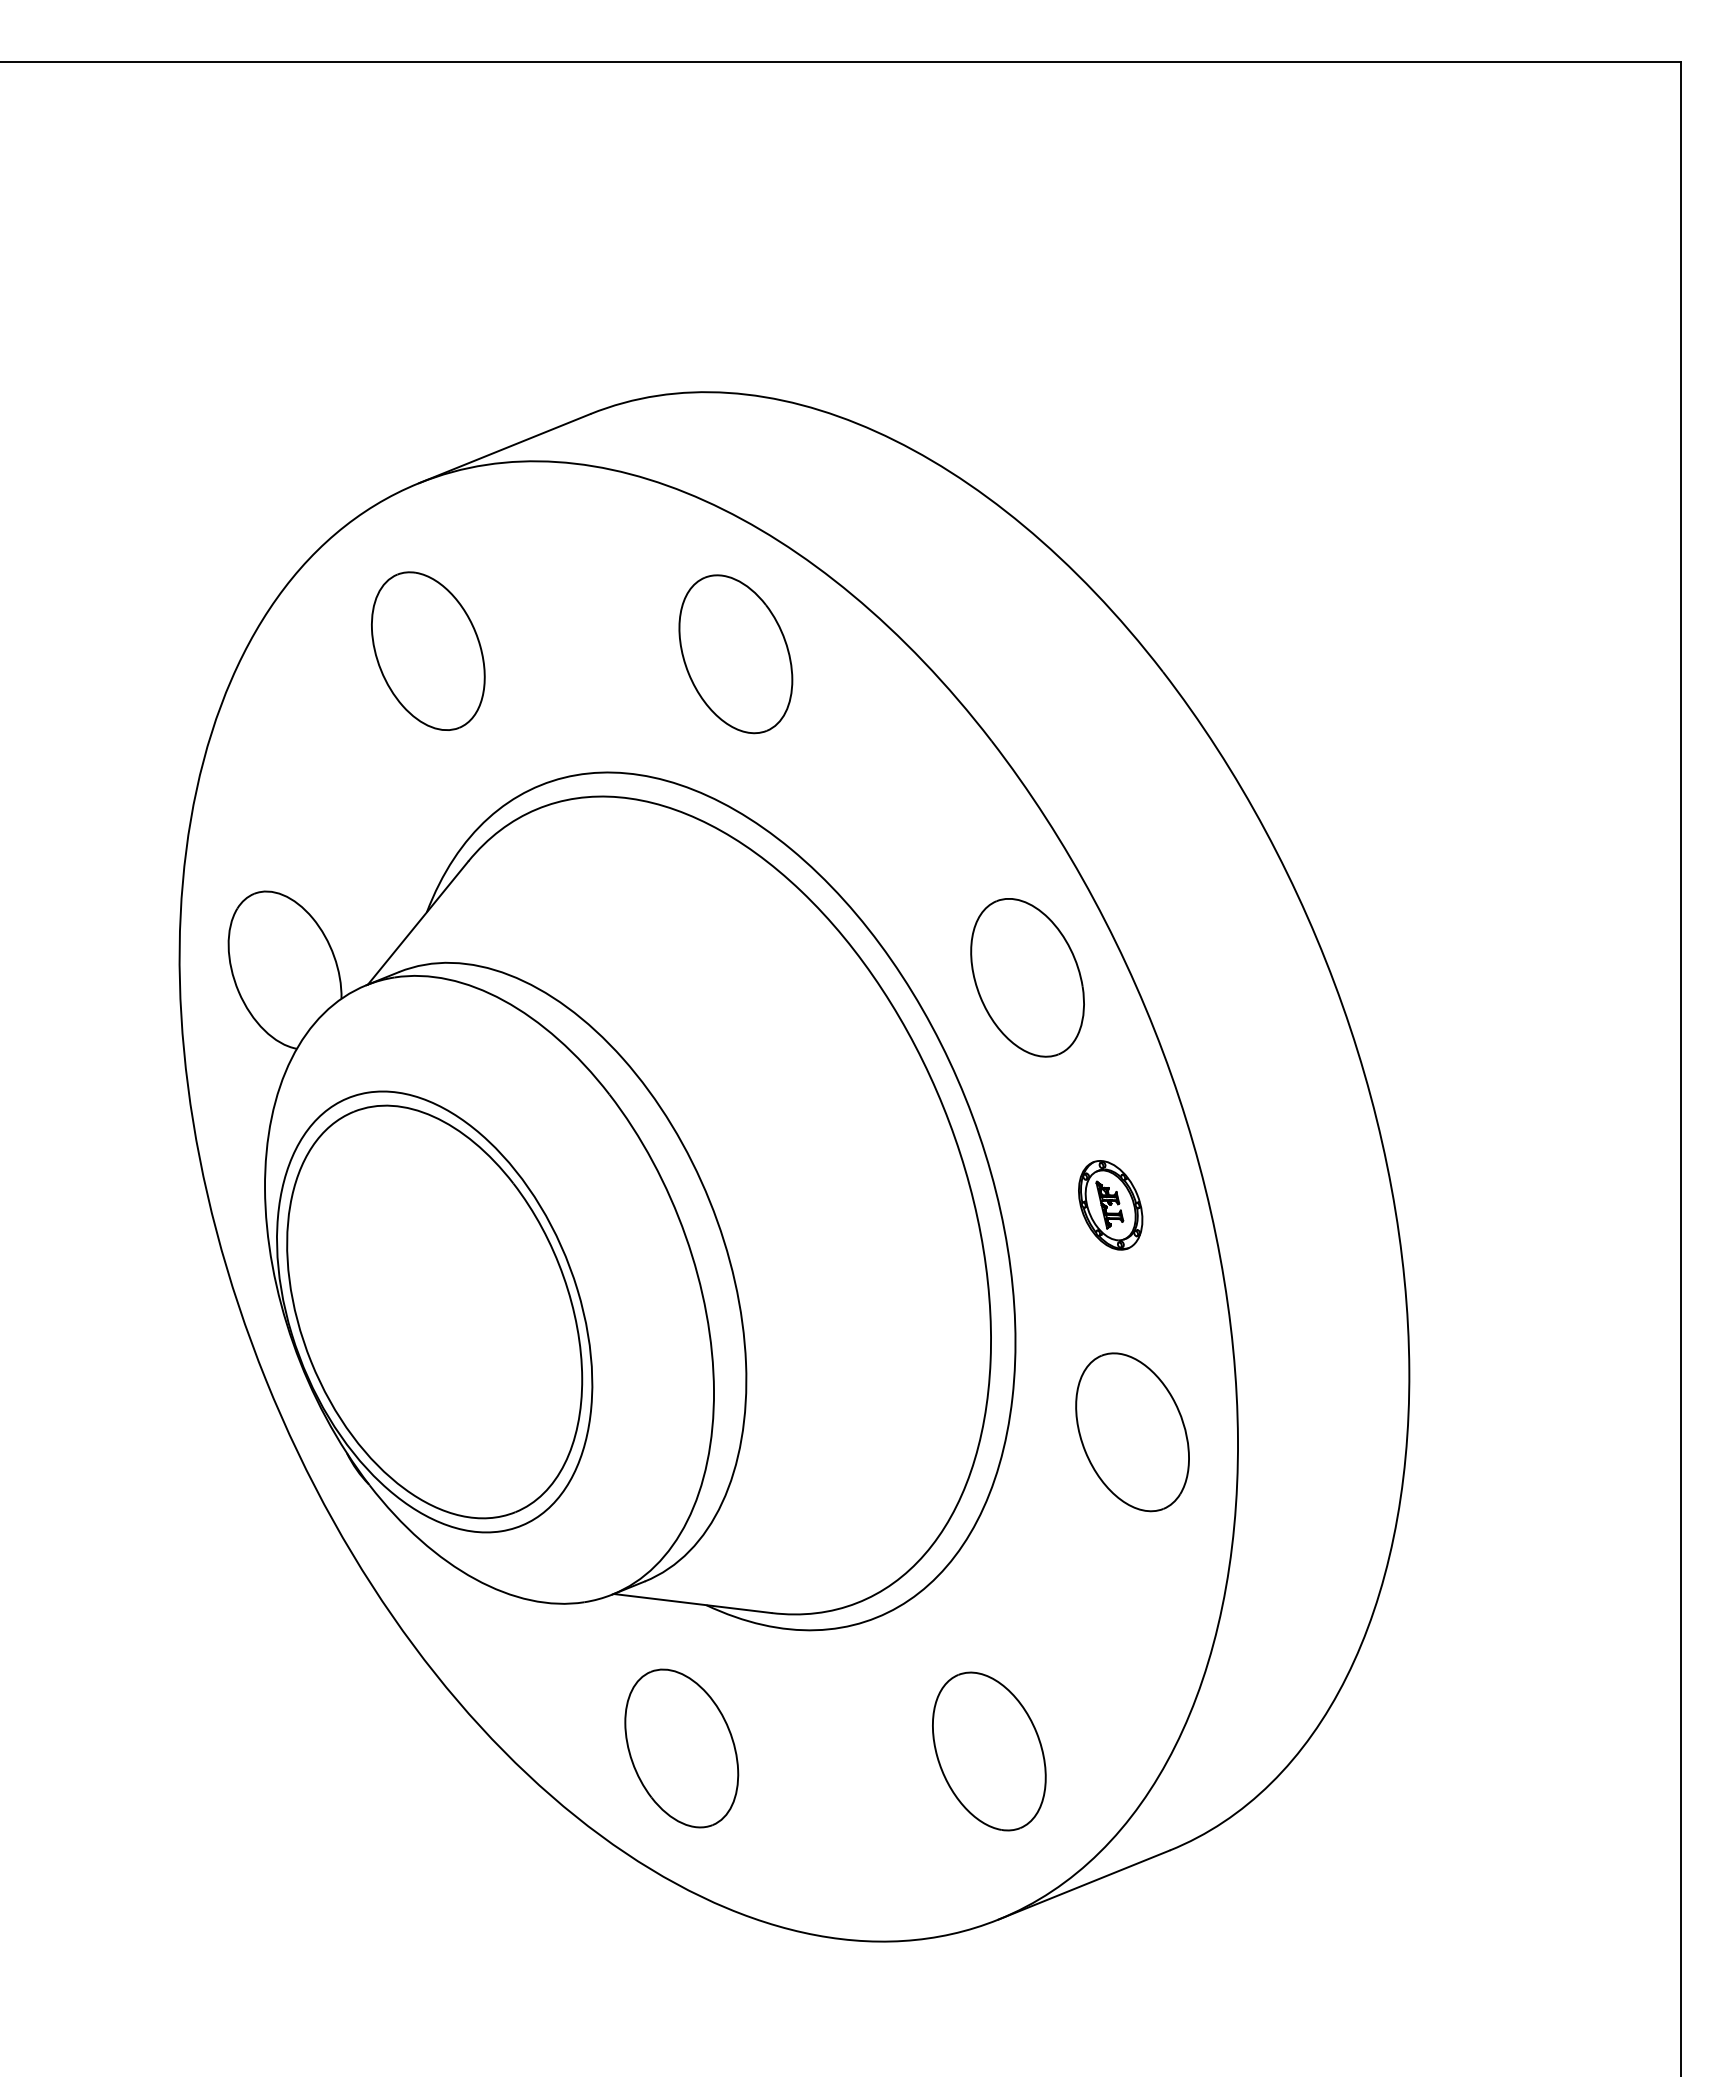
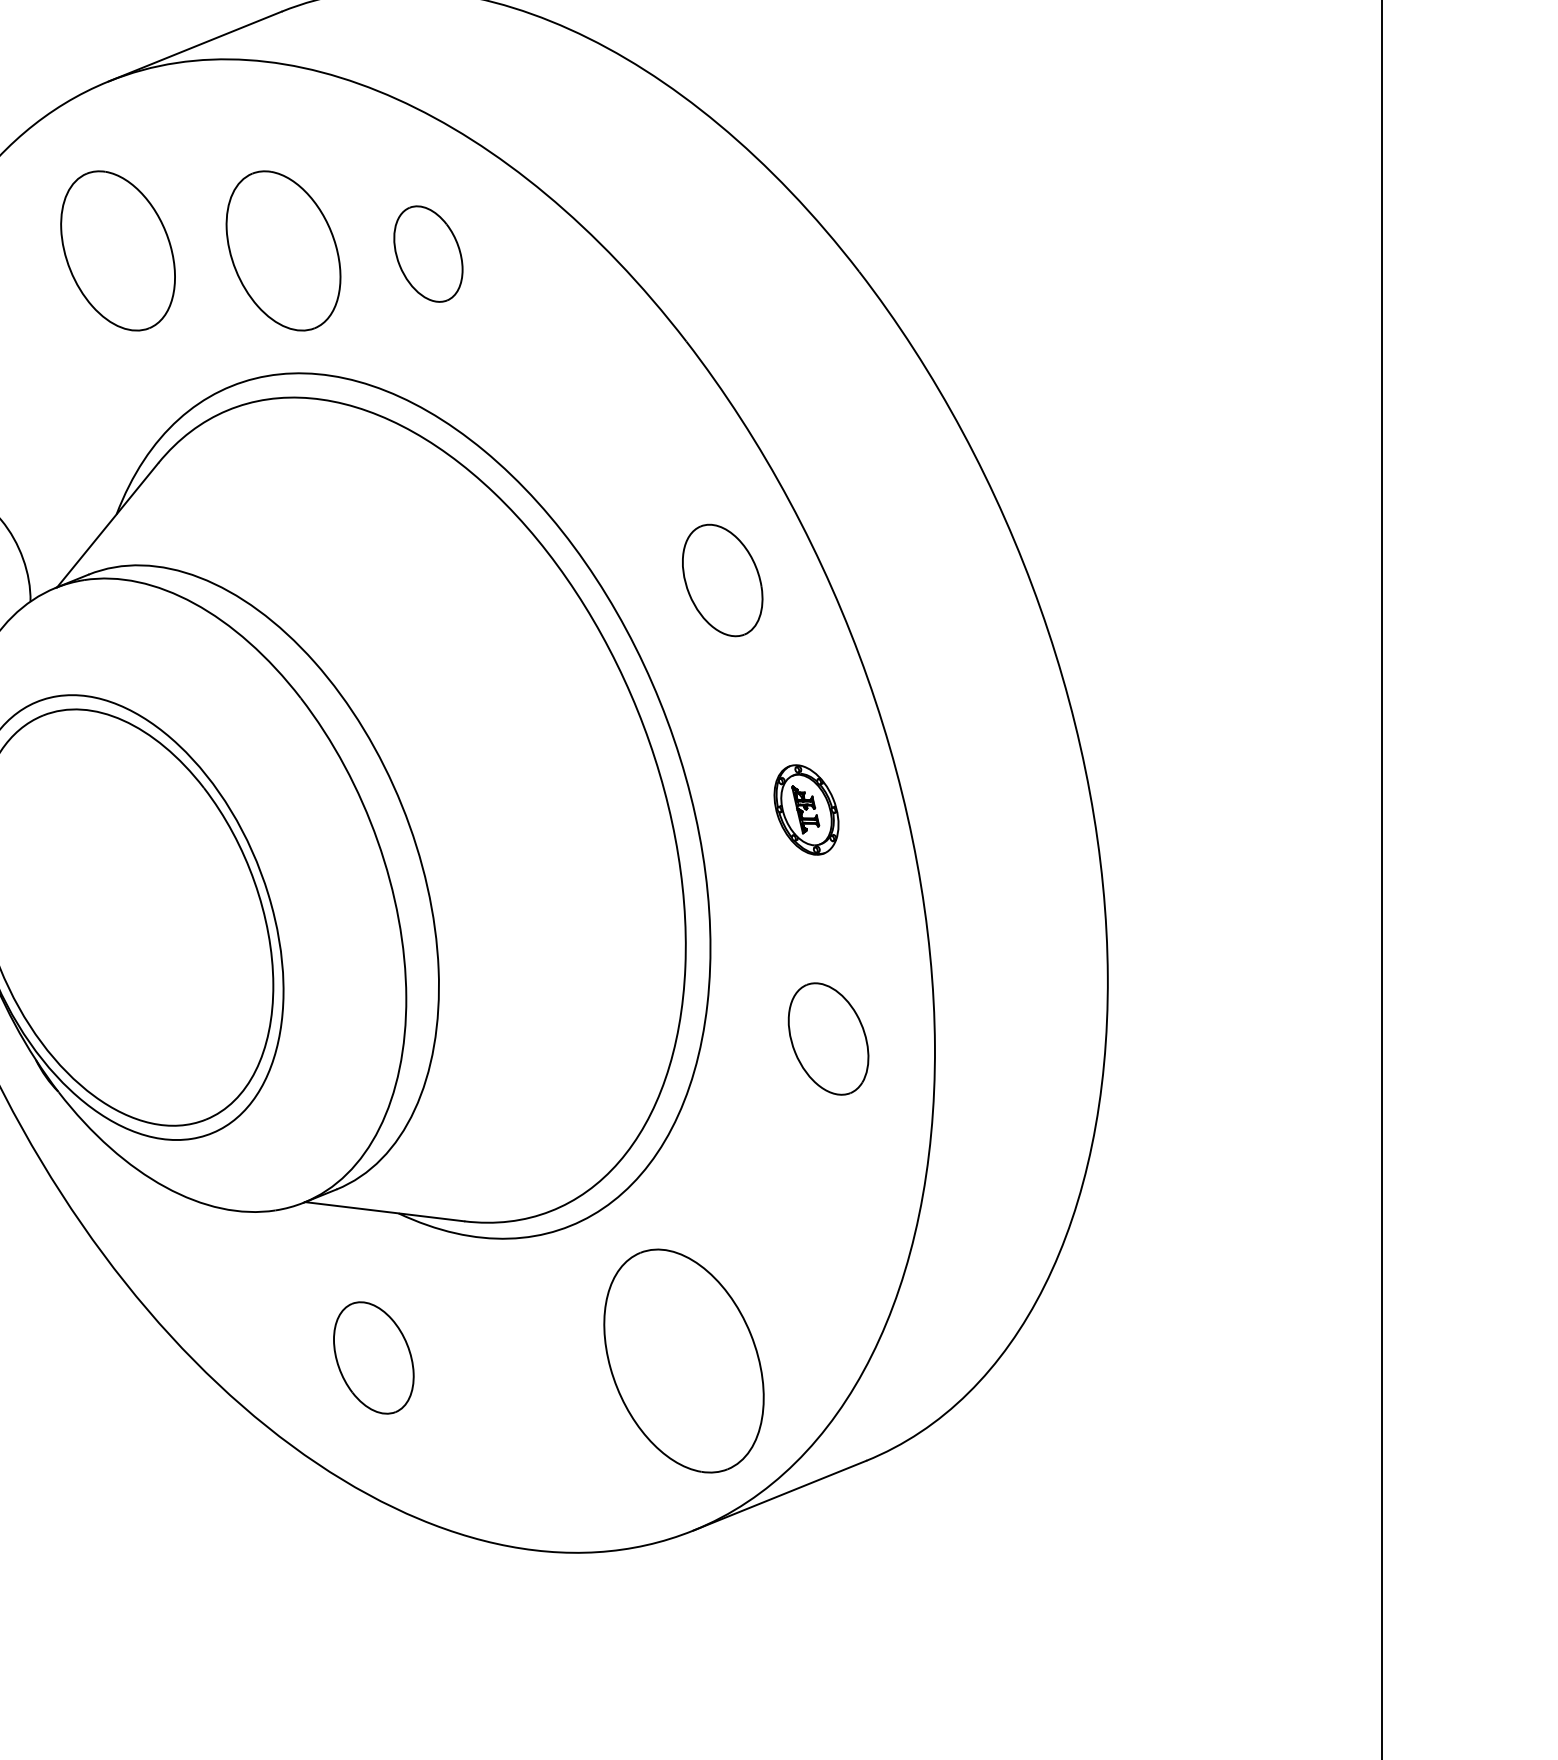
part: (592, 650) -> (283, 250), added
part: (735, 654) -> (428, 254), size x0.6
part: (1027, 977) -> (722, 580), size x0.7
part: (1132, 1432) -> (828, 1039), size x0.7
part: (681, 1748) -> (373, 1357), size x0.7
part: (989, 1751) -> (684, 1361), size x1.4

